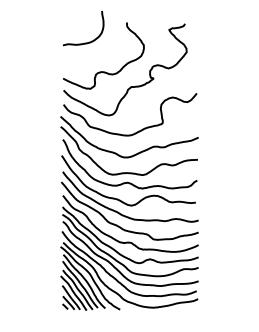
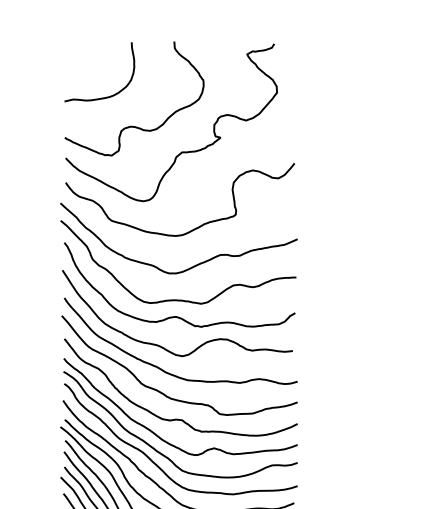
curve: (84, 42) -> (101, 96), moved

